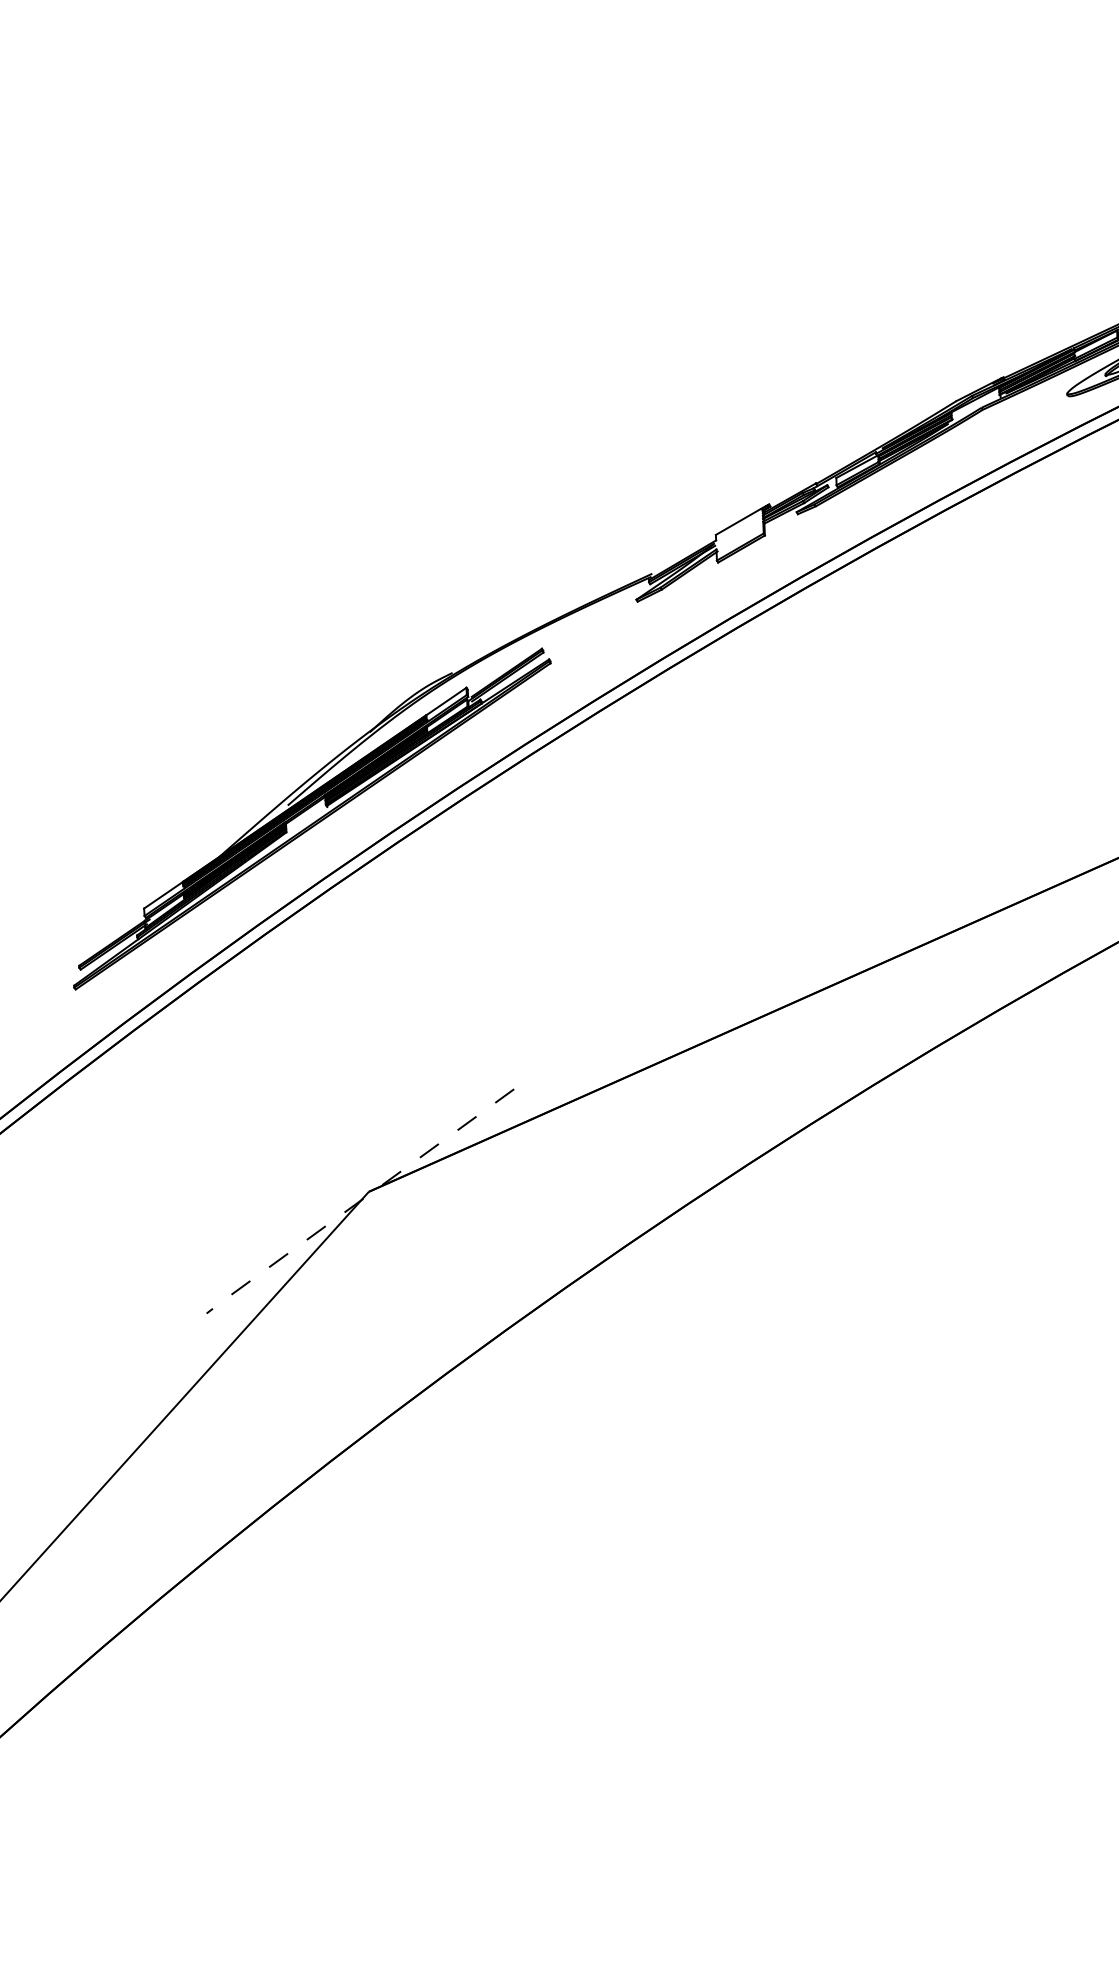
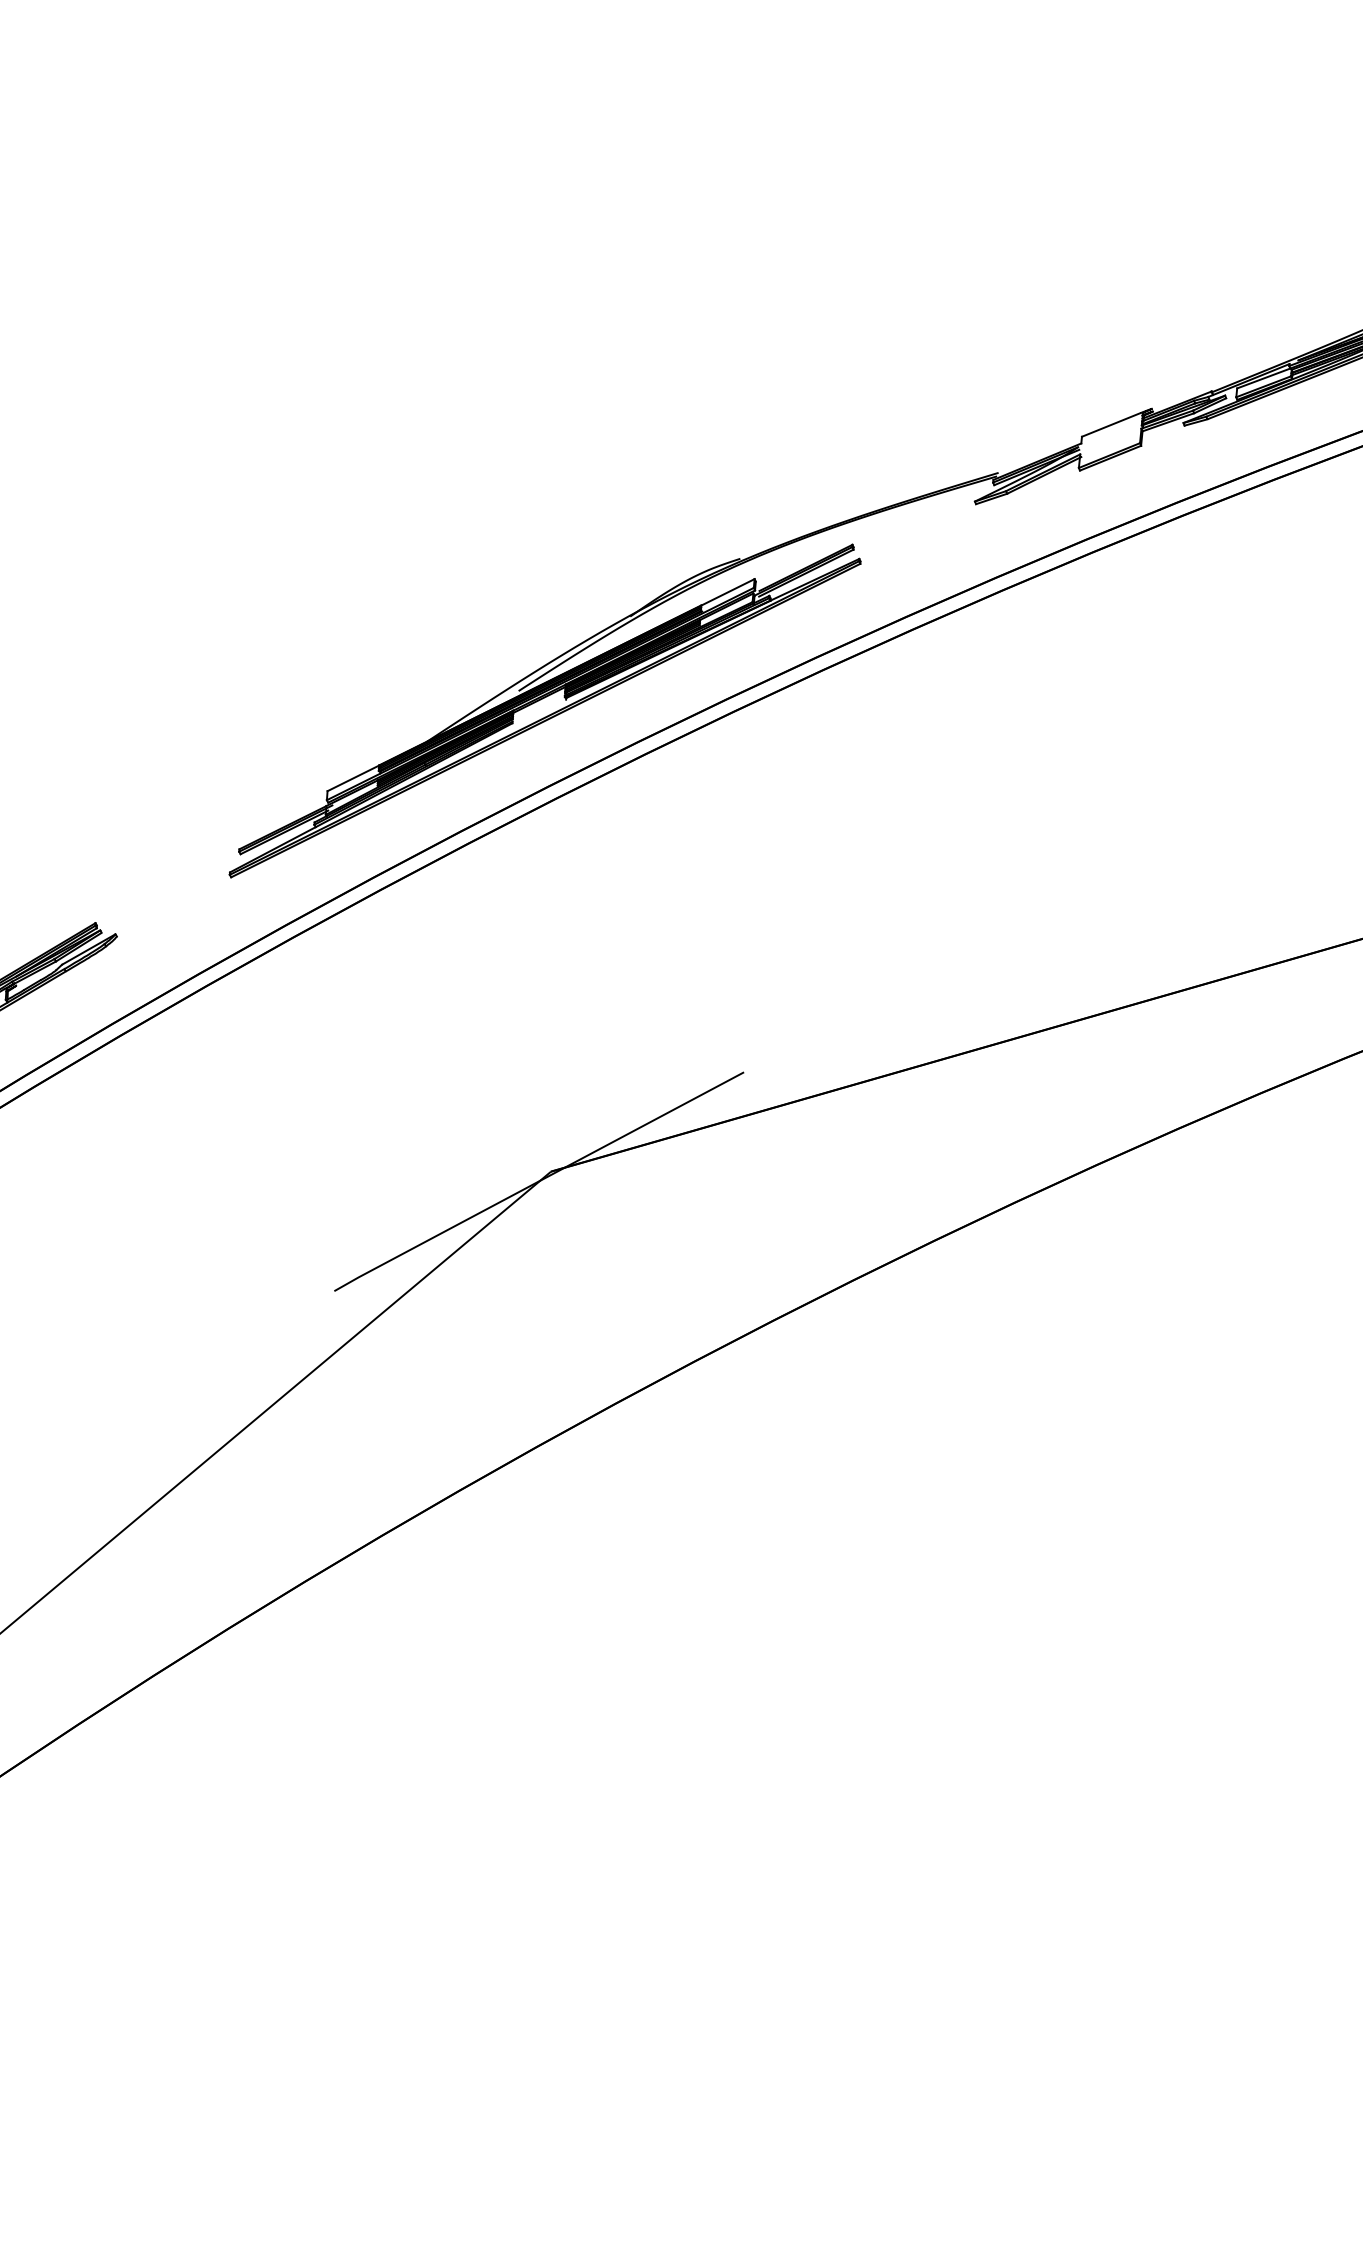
line: (359, 1201) -> (538, 1181), dashed -> solid

